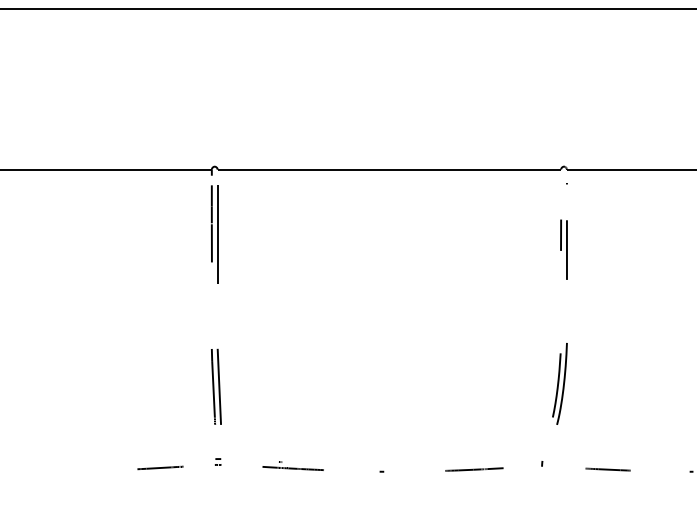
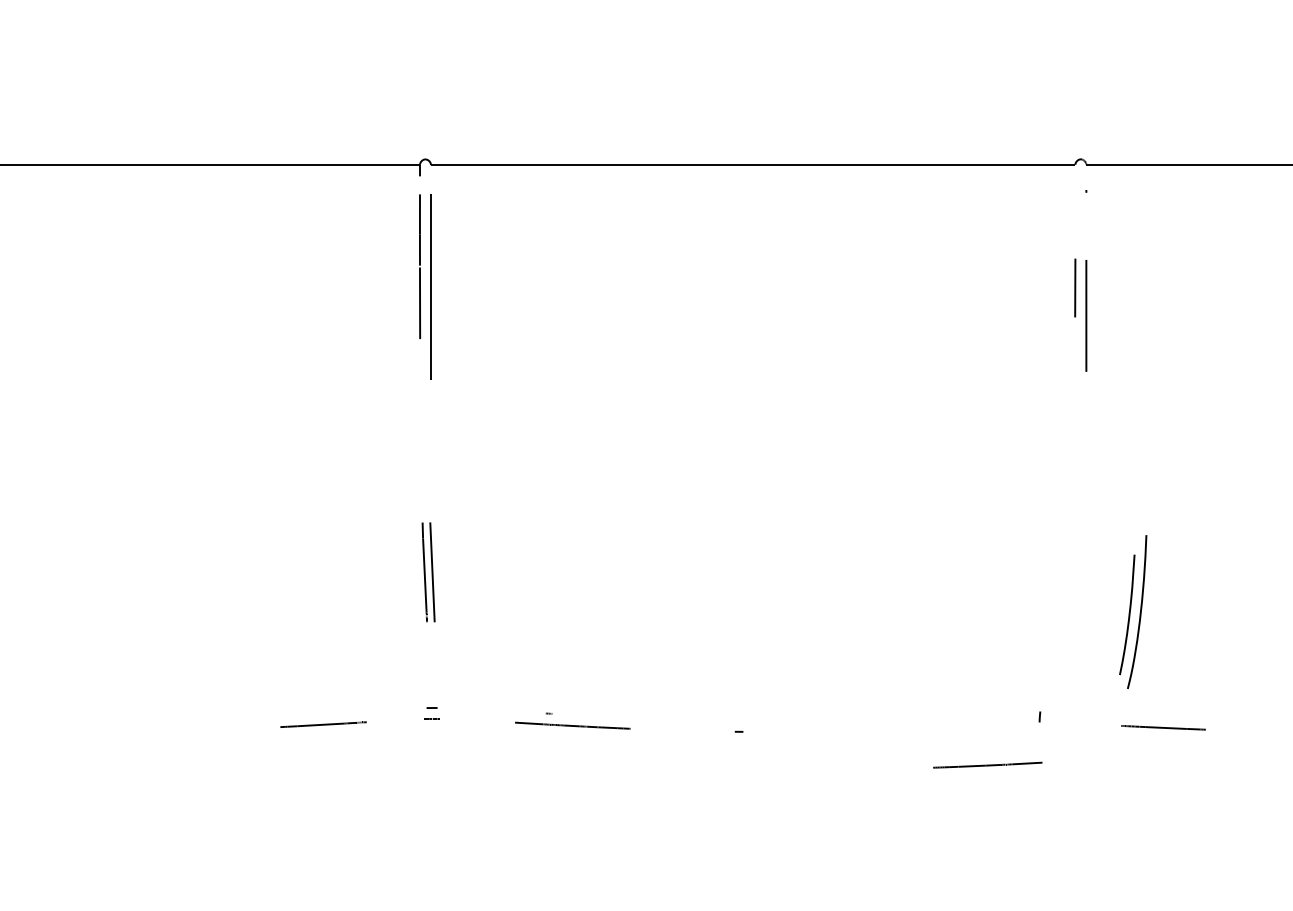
part: (559, 383) -> (1132, 611), moved
part: (216, 386) -> (428, 571), size x0.7
line: (474, 469) -> (987, 765), moved

